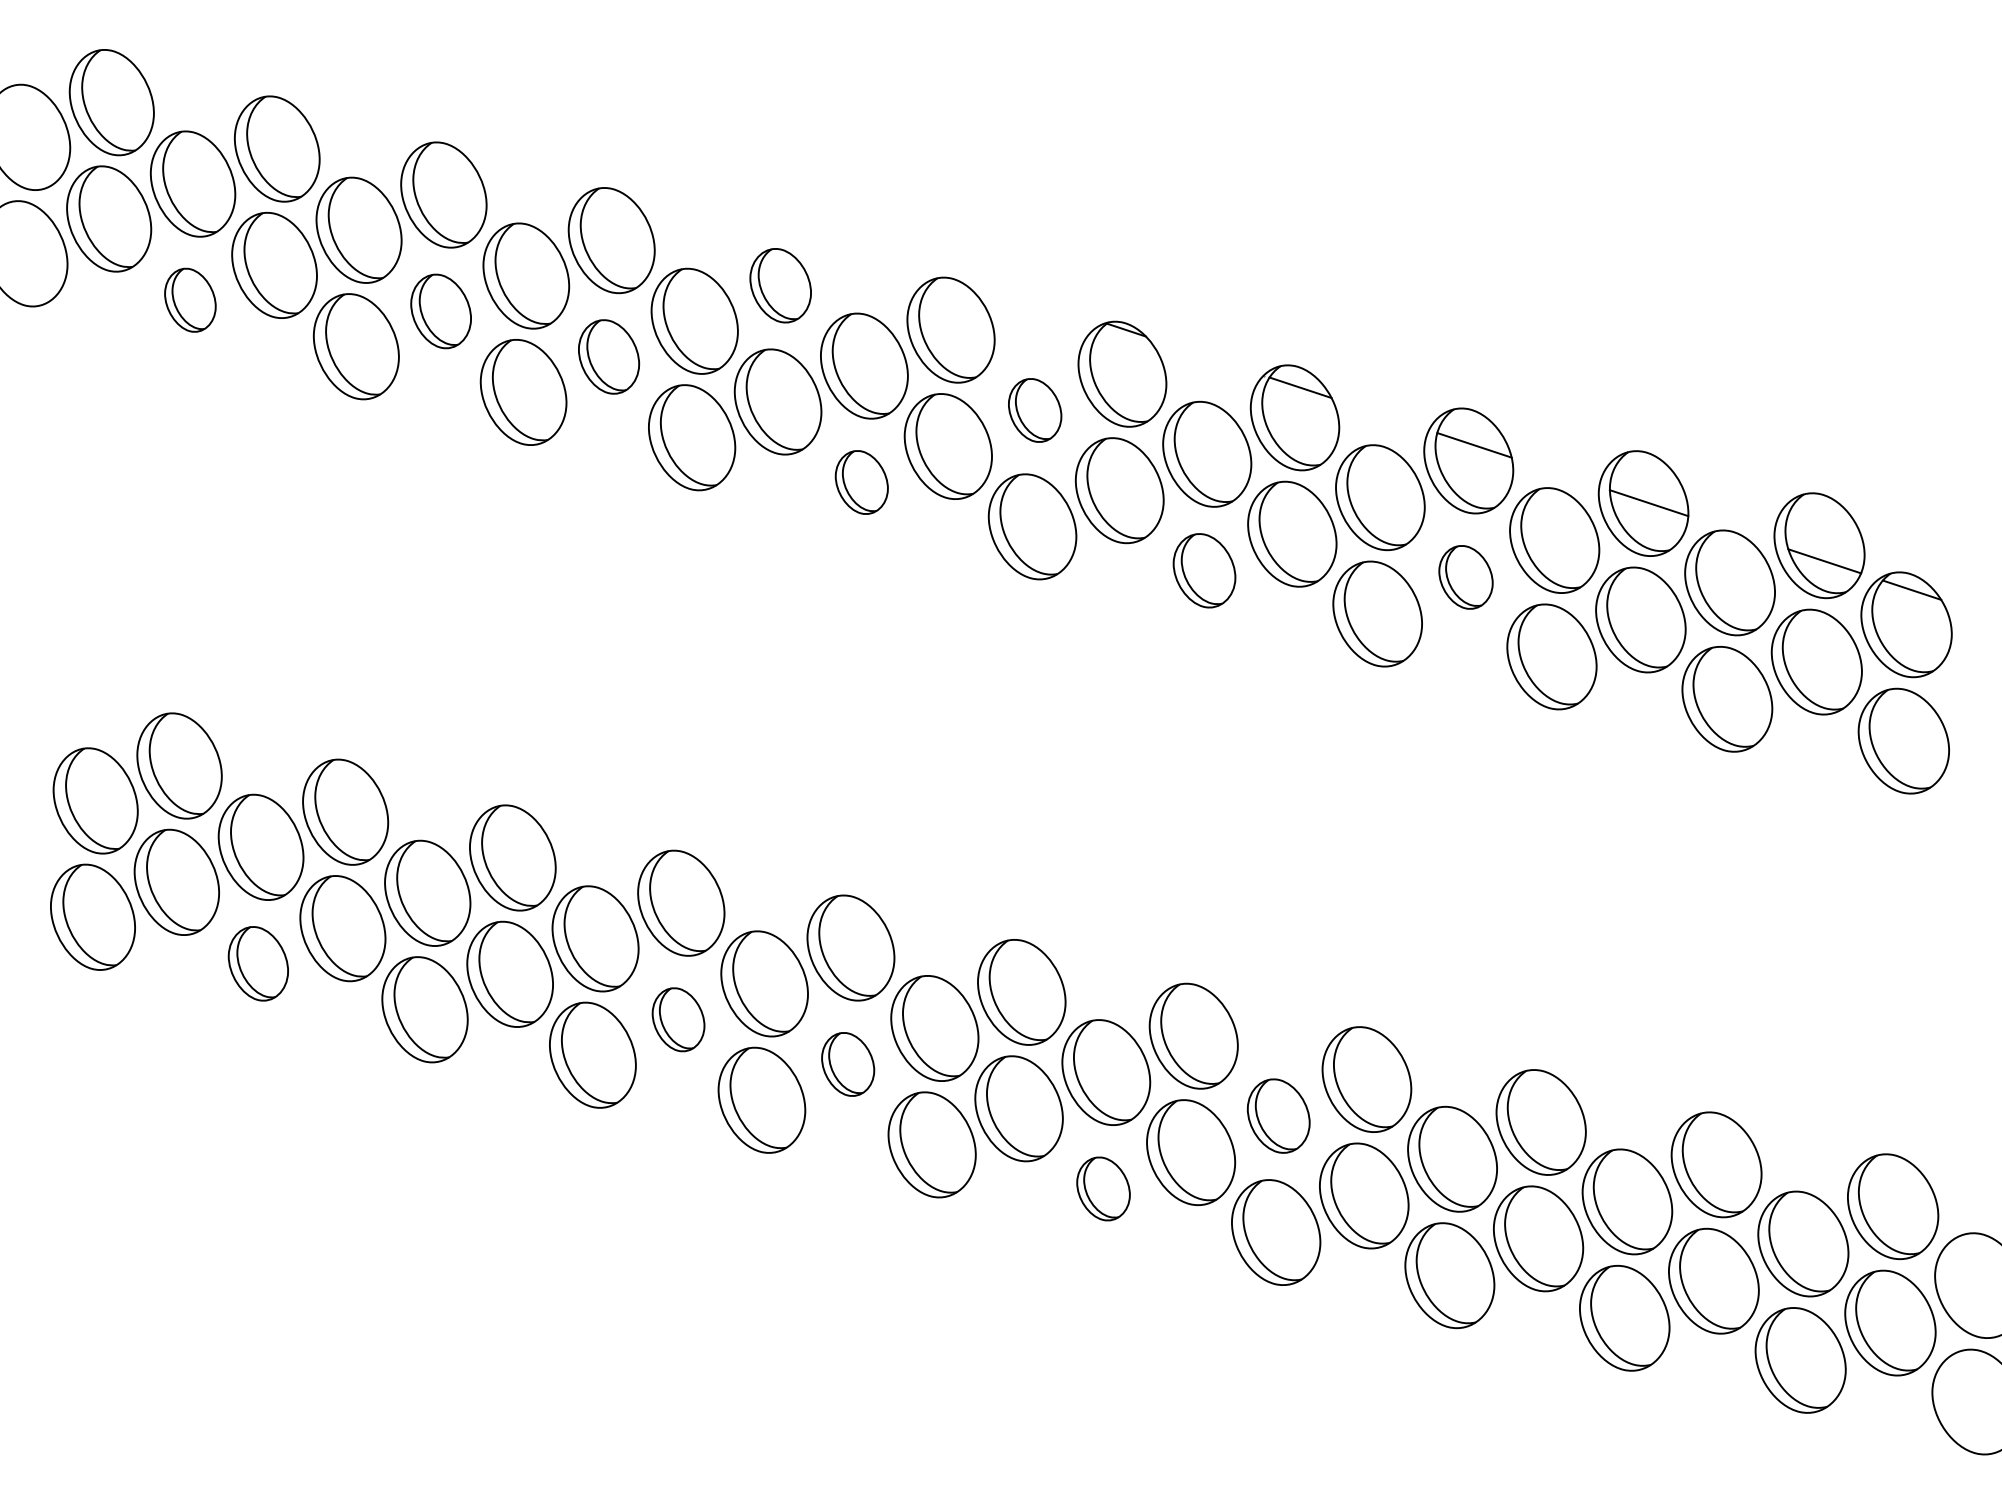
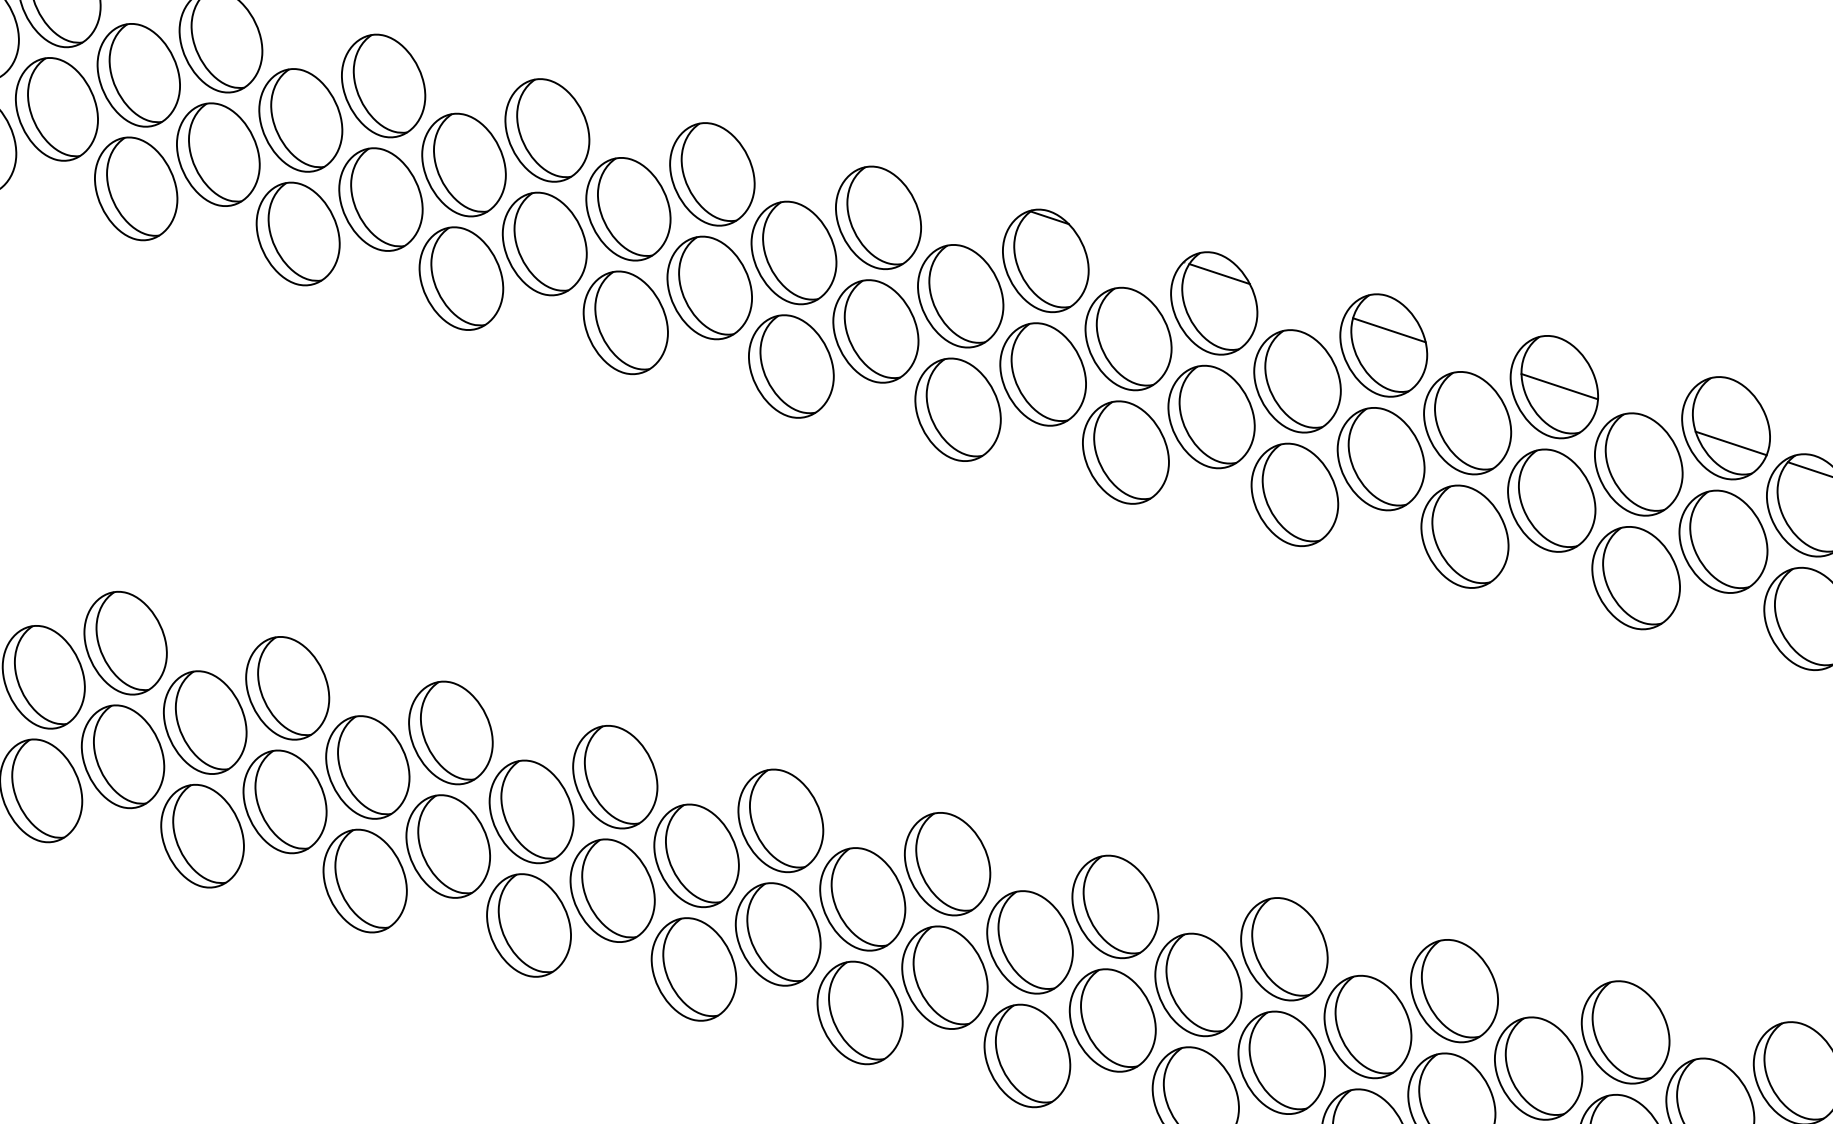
part: (780, 285) -> (712, 174), size x1.43
part: (190, 299) -> (136, 187), size x1.67
part: (440, 311) -> (380, 199), size x1.43
part: (608, 356) -> (544, 243), size x1.43
part: (1034, 410) -> (959, 296), size x1.67
part: (861, 482) -> (791, 366), size x1.67
part: (1204, 570) -> (1125, 452), size x1.43
part: (1465, 577) -> (1380, 459), size x1.67
part: (258, 963) -> (202, 835), size x1.43
part: (678, 1019) -> (612, 890), size x1.67
part: (847, 1064) -> (777, 934), size x1.67
part: (1278, 1115) -> (1198, 984), size x1.43
part: (1103, 1188) -> (1027, 1055), size x1.67

